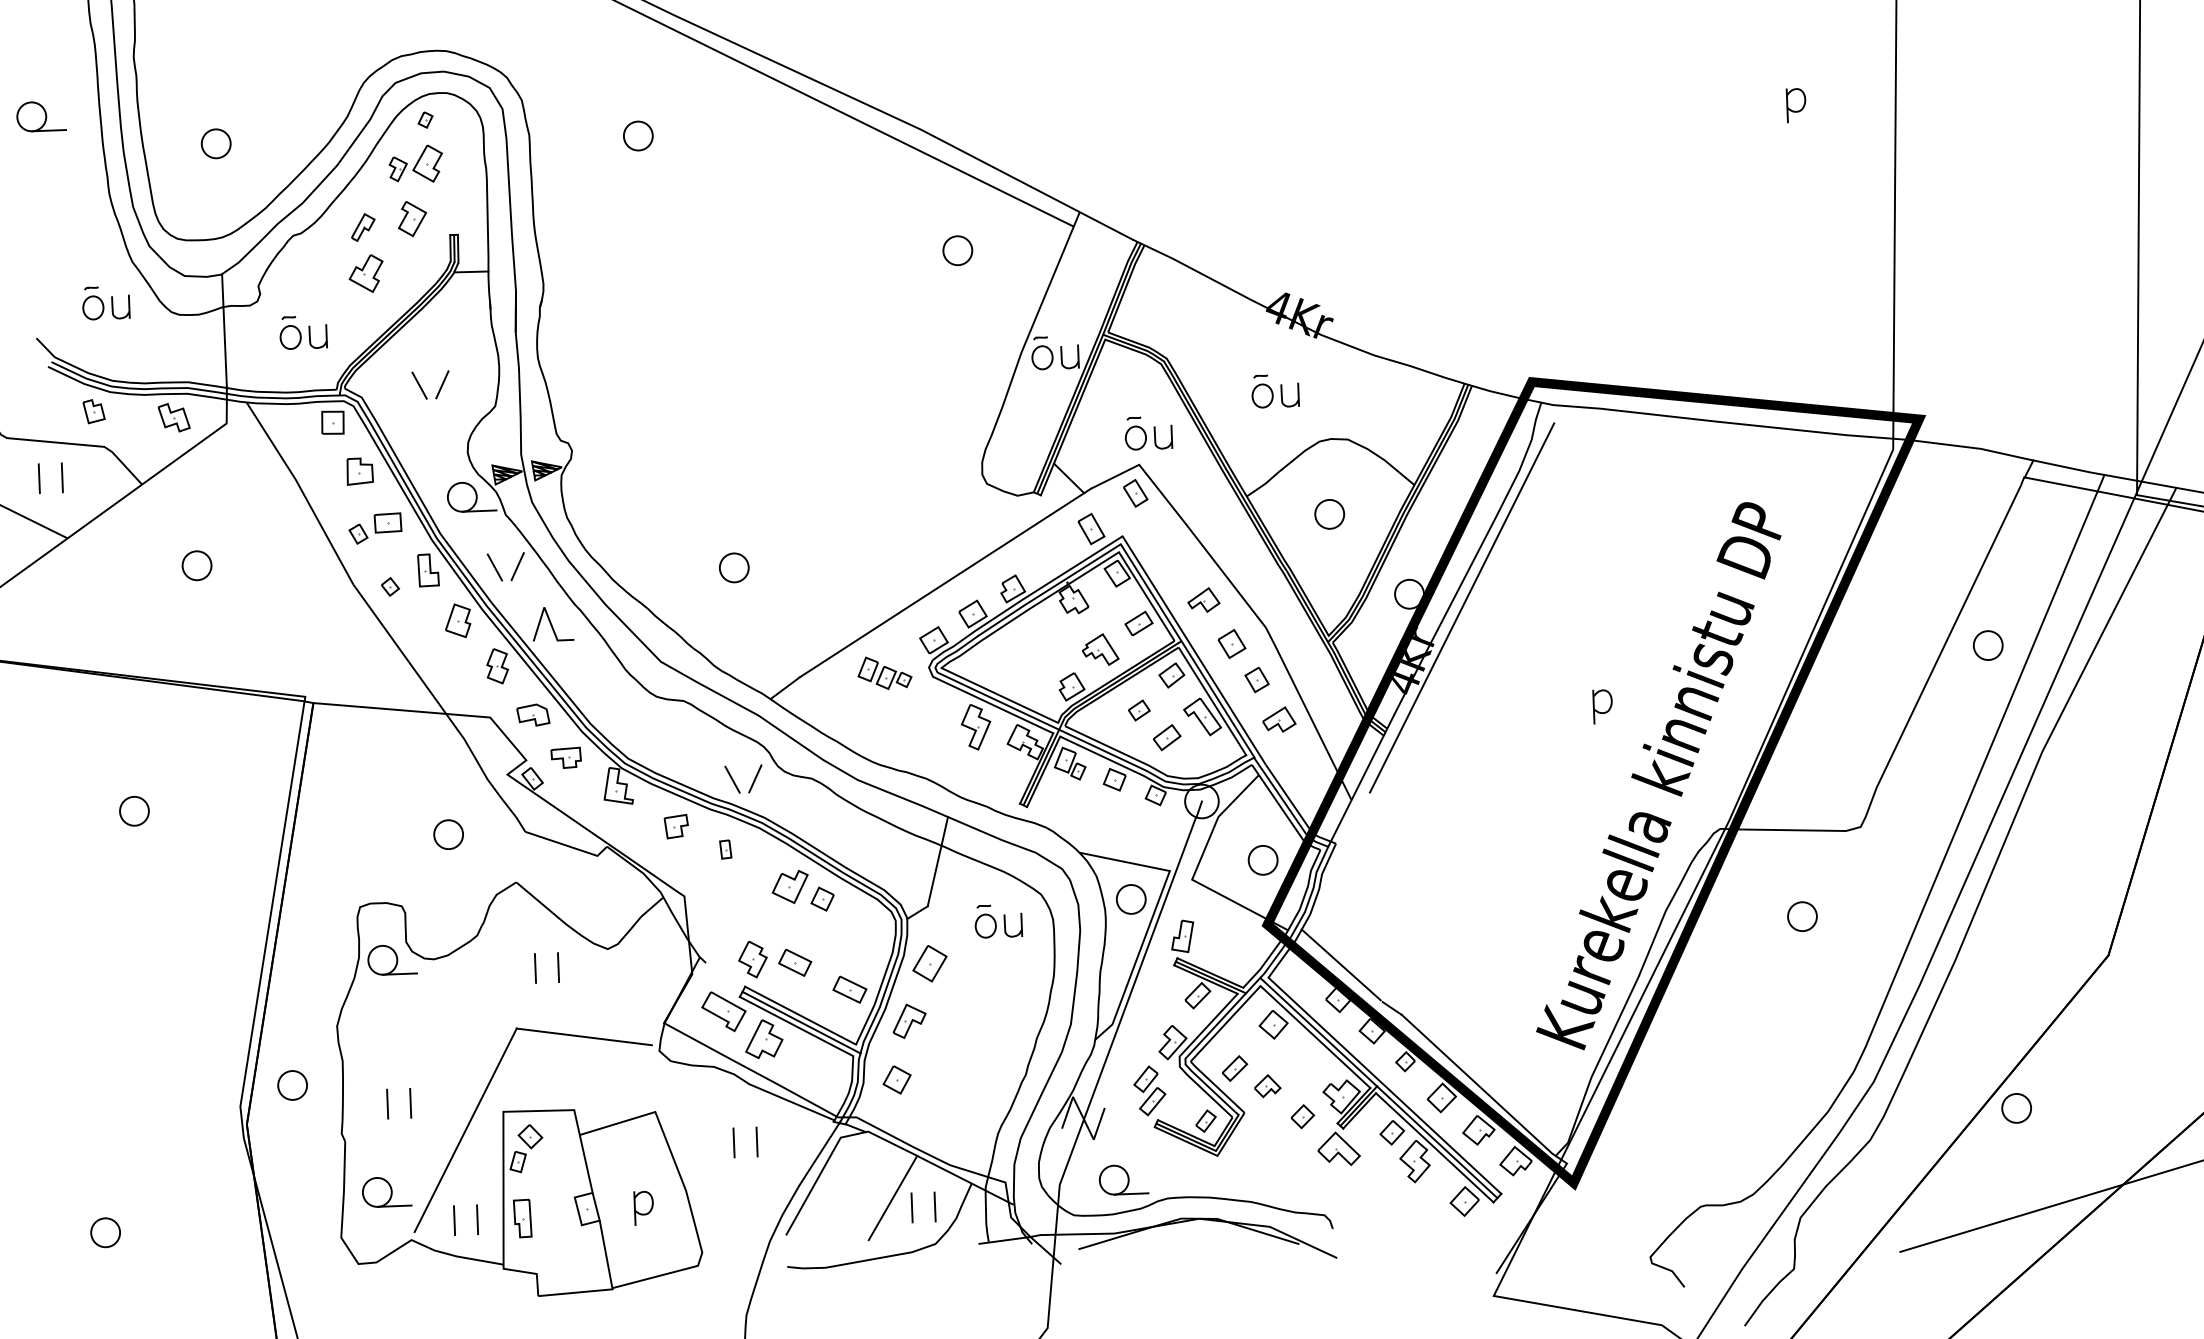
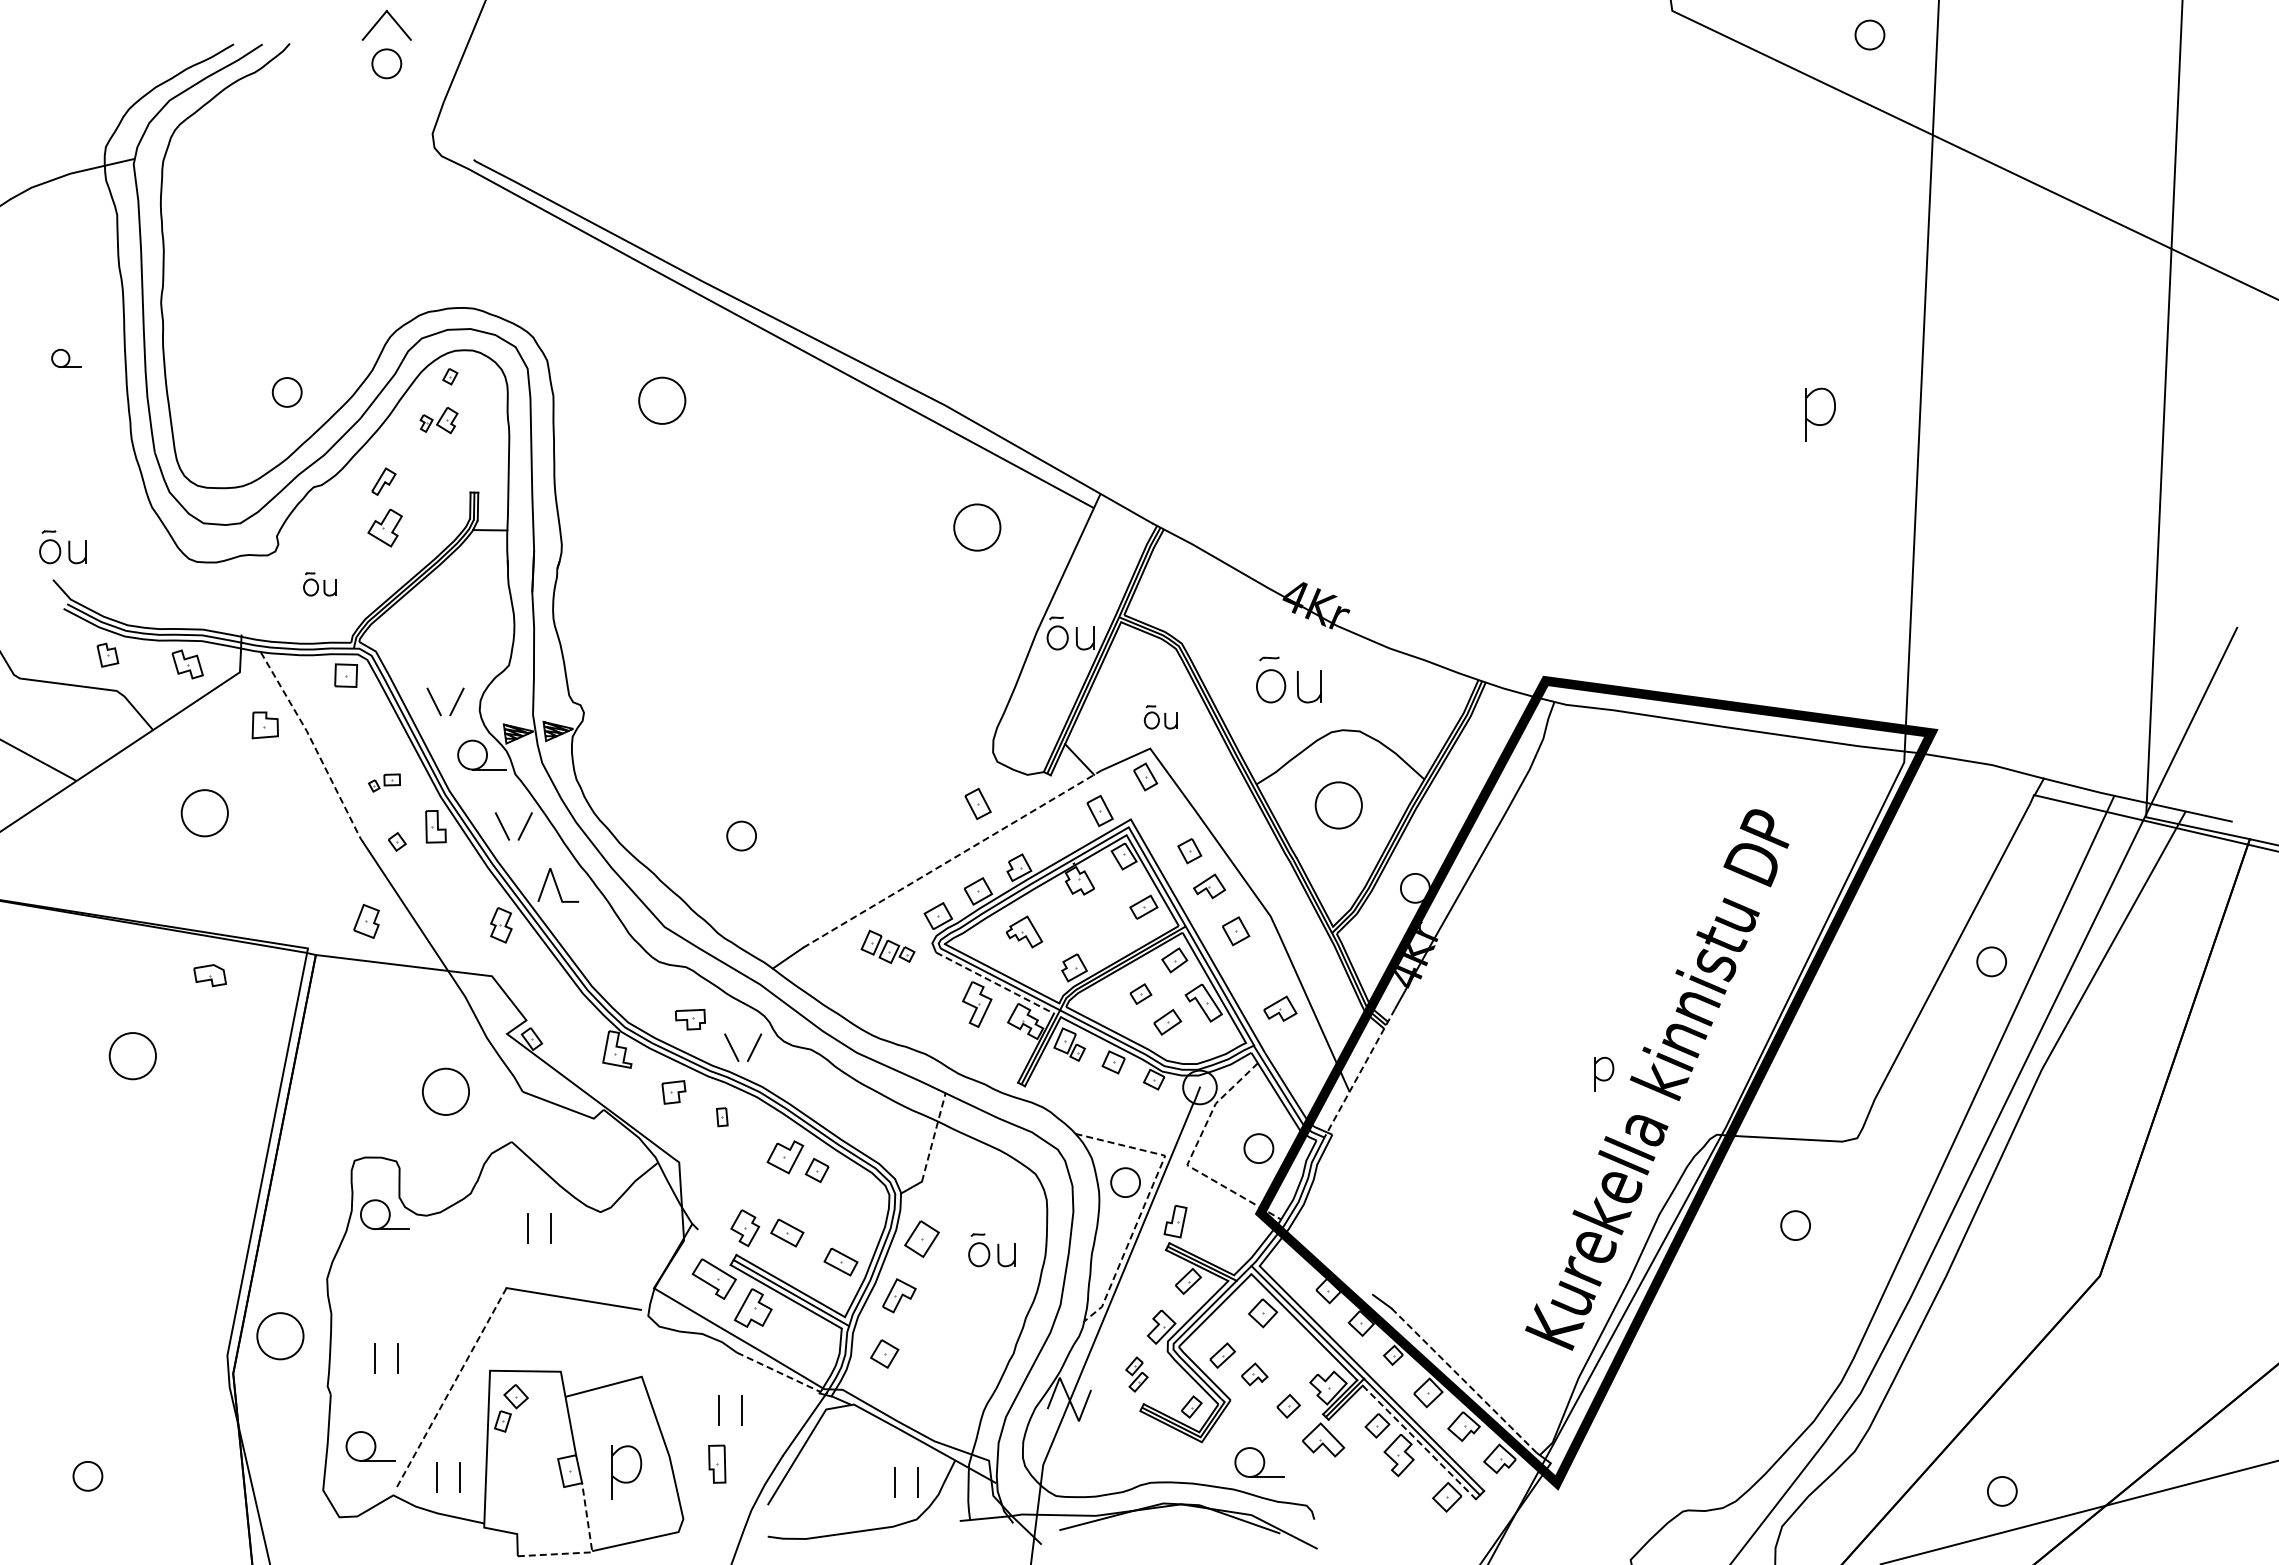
part: (1796, 105) -> (1820, 414), size x1.6
part: (41, 116) -> (66, 358), size x0.6
part: (638, 135) -> (662, 400), size x1.6
part: (215, 143) -> (286, 392), moved
part: (415, 164) -> (438, 420), size x0.7
part: (412, 219) -> (433, 475), removed
part: (957, 250) -> (976, 527), size x1.6
part: (105, 303) -> (62, 547), moved
line: (224, 329) -> (241, 578), removed
part: (302, 332) -> (319, 584), size x0.7
part: (423, 390) -> (437, 706), moved
part: (1274, 391) -> (1288, 680), size x1.4
part: (1148, 433) -> (1160, 717), size x0.7
part: (359, 471) -> (264, 725), moved
part: (40, 478) -> (51, 720), removed
line: (302, 491) -> (313, 743), solid -> dashed
part: (1329, 514) -> (1338, 805), size x1.6
part: (968, 526) -> (977, 803), added
part: (375, 528) -> (384, 782), size x0.6
part: (196, 565) -> (204, 813), size x1.6
line: (945, 582) -> (952, 858), solid -> dashed
line: (1462, 607) -> (1467, 903), removed
part: (457, 619) -> (366, 920), moved
part: (1100, 649) -> (1024, 931), moved
part: (1256, 680) -> (1189, 851), moved
line: (993, 705) -> (995, 983), solid -> dashed
part: (1603, 706) -> (1604, 1073), moved
part: (532, 715) -> (209, 975), moved
part: (566, 757) -> (690, 1019), moved
line: (1360, 781) -> (1359, 1073), solid -> dashed
part: (134, 811) -> (132, 1056), size x1.6
part: (448, 834) -> (445, 1091), size x1.6
line: (937, 861) -> (933, 1137), solid -> dashed
line: (1195, 871) -> (1190, 1157), solid -> dashed
line: (1152, 915) -> (1146, 1199), solid -> dashed
part: (997, 921) -> (991, 1250), moved
line: (1340, 965) -> (1332, 1256), removed
part: (292, 1085) -> (280, 1336), size x1.6
line: (1477, 1085) -> (1464, 1381), solid -> dashed
part: (1149, 1090) -> (1136, 1374), size x0.7
line: (792, 1102) -> (779, 1372), solid -> dashed
part: (2016, 1108) -> (2002, 1491), moved
line: (465, 1130) -> (451, 1387), solid -> dashed
line: (1434, 1147) -> (1419, 1442), solid -> dashed
part: (1123, 1179) -> (1259, 1462), moved
line: (892, 1197) -> (875, 1471), removed
part: (643, 1208) -> (626, 1472), size x1.6
part: (522, 1217) -> (717, 1463), moved
line: (610, 1289) -> (590, 1552), solid -> dashed

